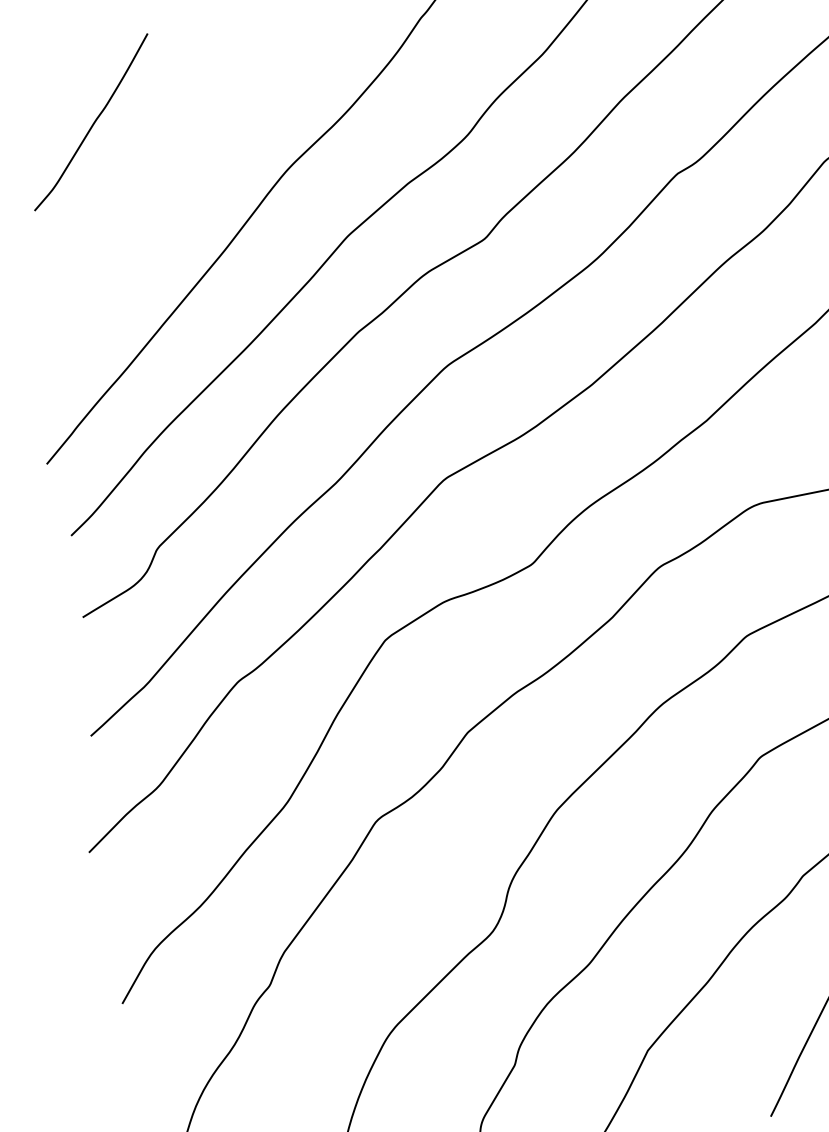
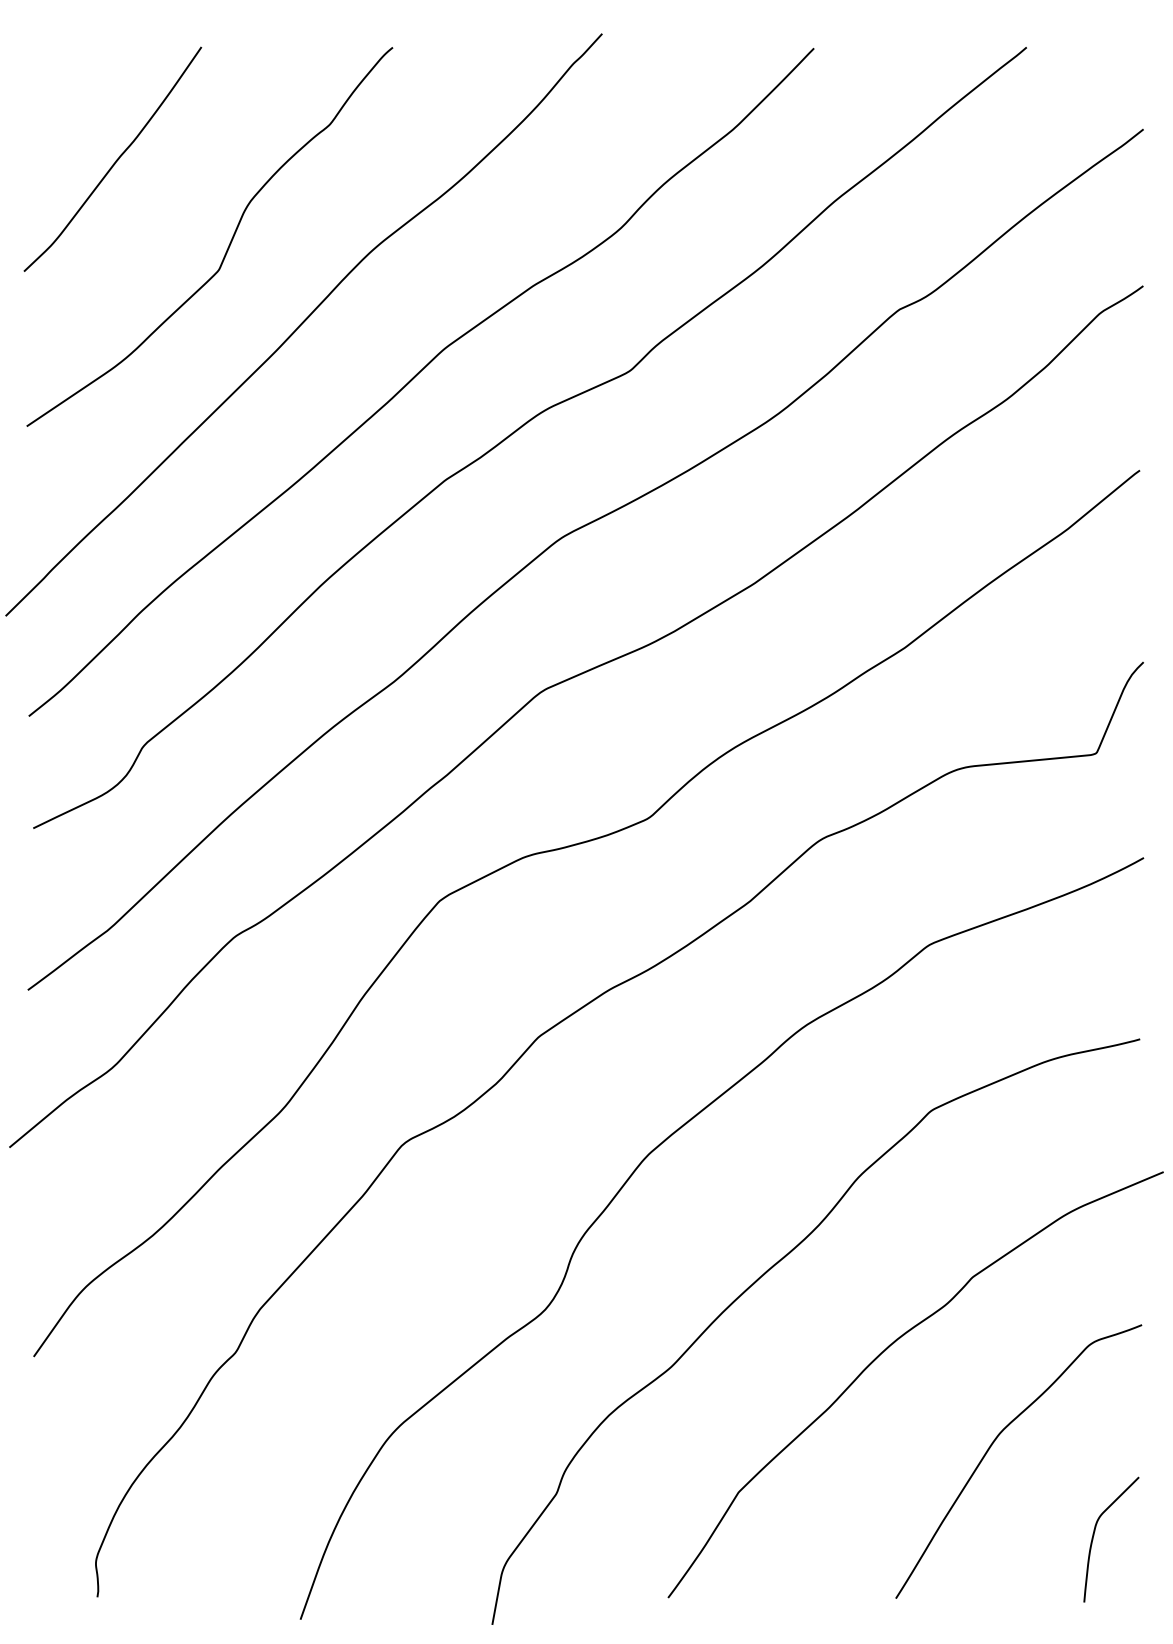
curve: (182, 176) -> (228, 245), added

